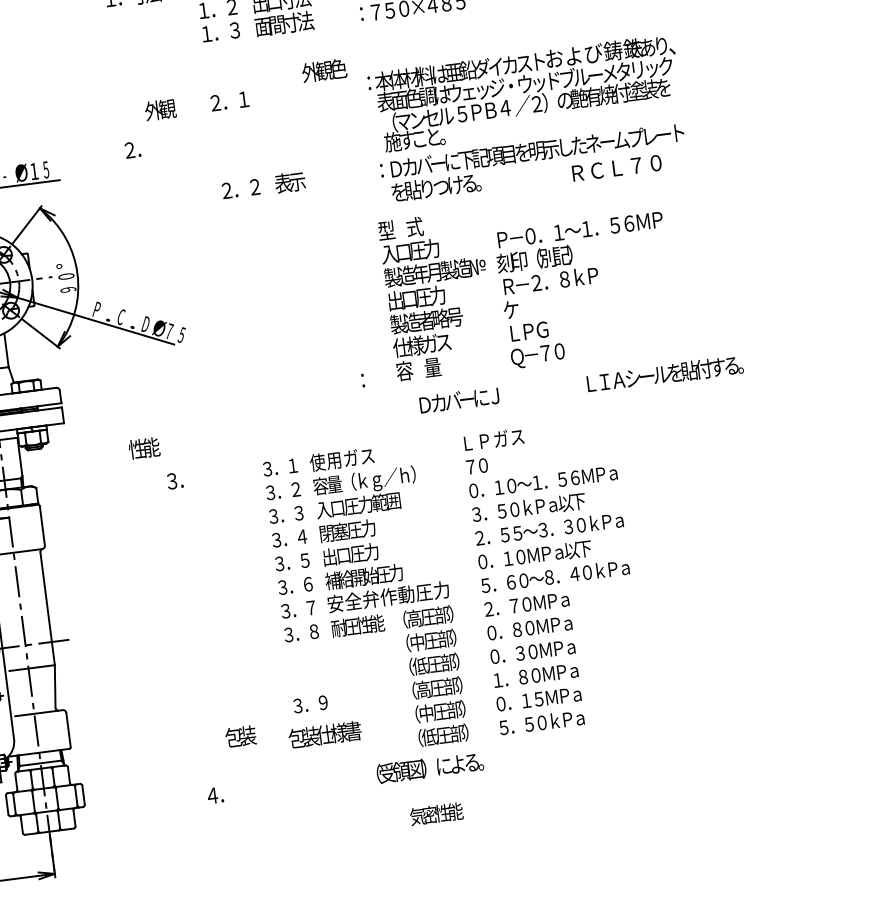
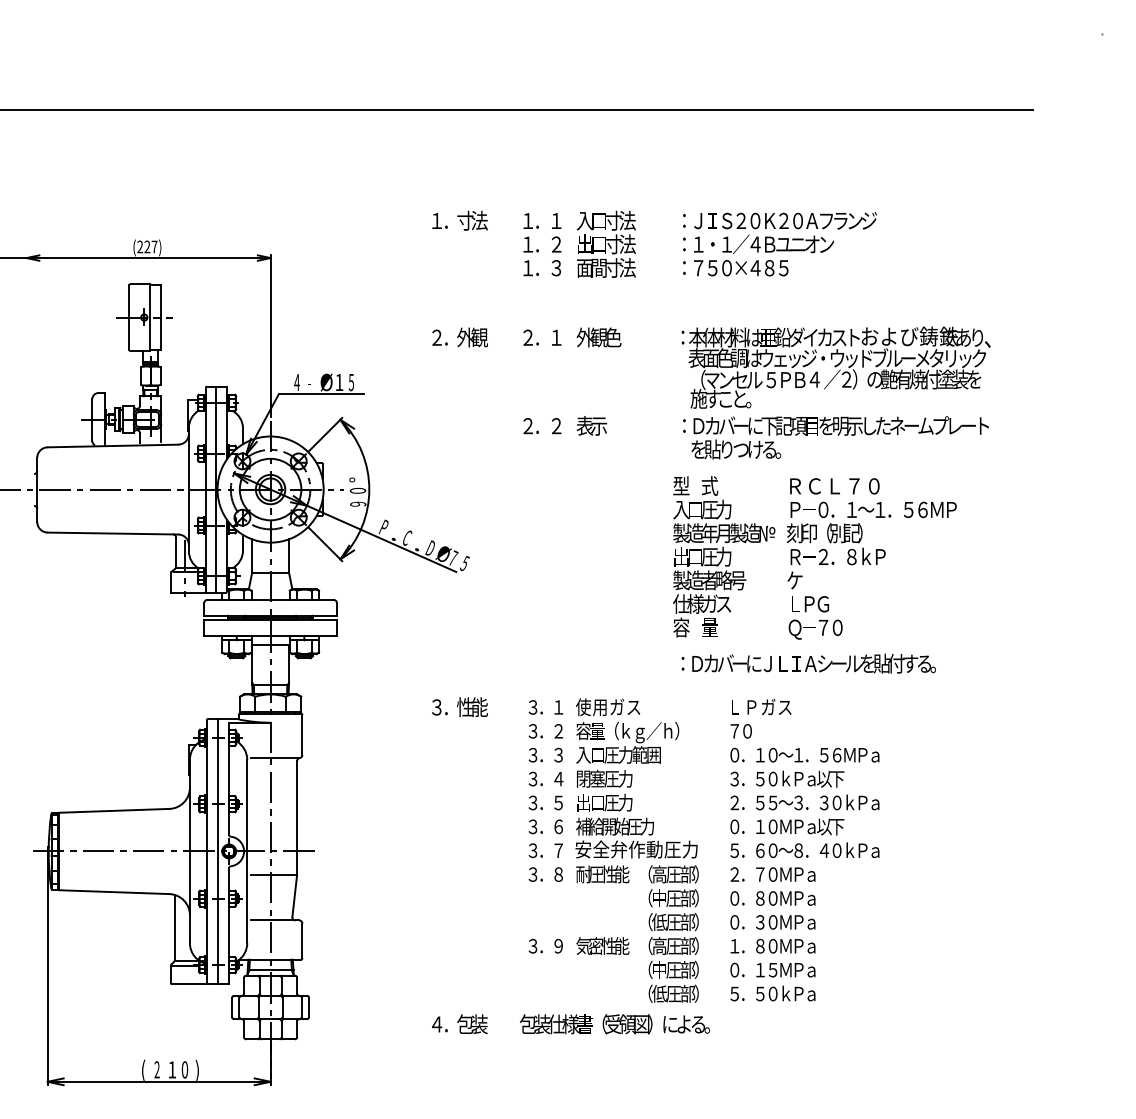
text: (323, 70) -> (598, 337), moved
text: (132, 149) -> (439, 337), moved
text: (616, 168) -> (834, 486), moved
text: (665, 373) -> (857, 663), moved
text: (362, 380) -> (682, 663), moved
text: (144, 448) -> (472, 707), moved
text: (240, 735) -> (472, 1023), moved
text: (325, 735) -> (556, 1024), moved
text: (436, 813) -> (602, 945), moved

